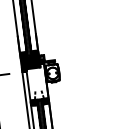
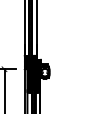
hatch: (37, 82) -> (33, 77), added

